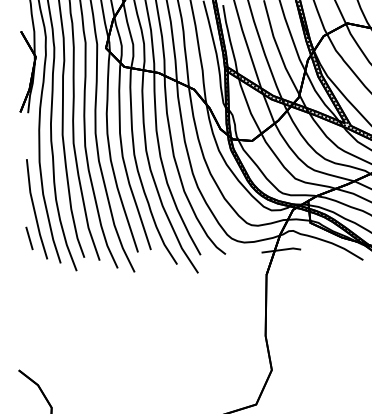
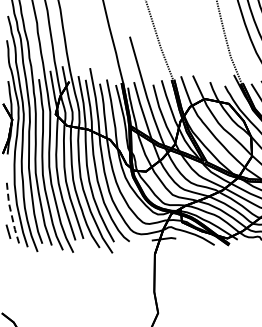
line: (34, 210) -> (11, 214), solid -> dashed

